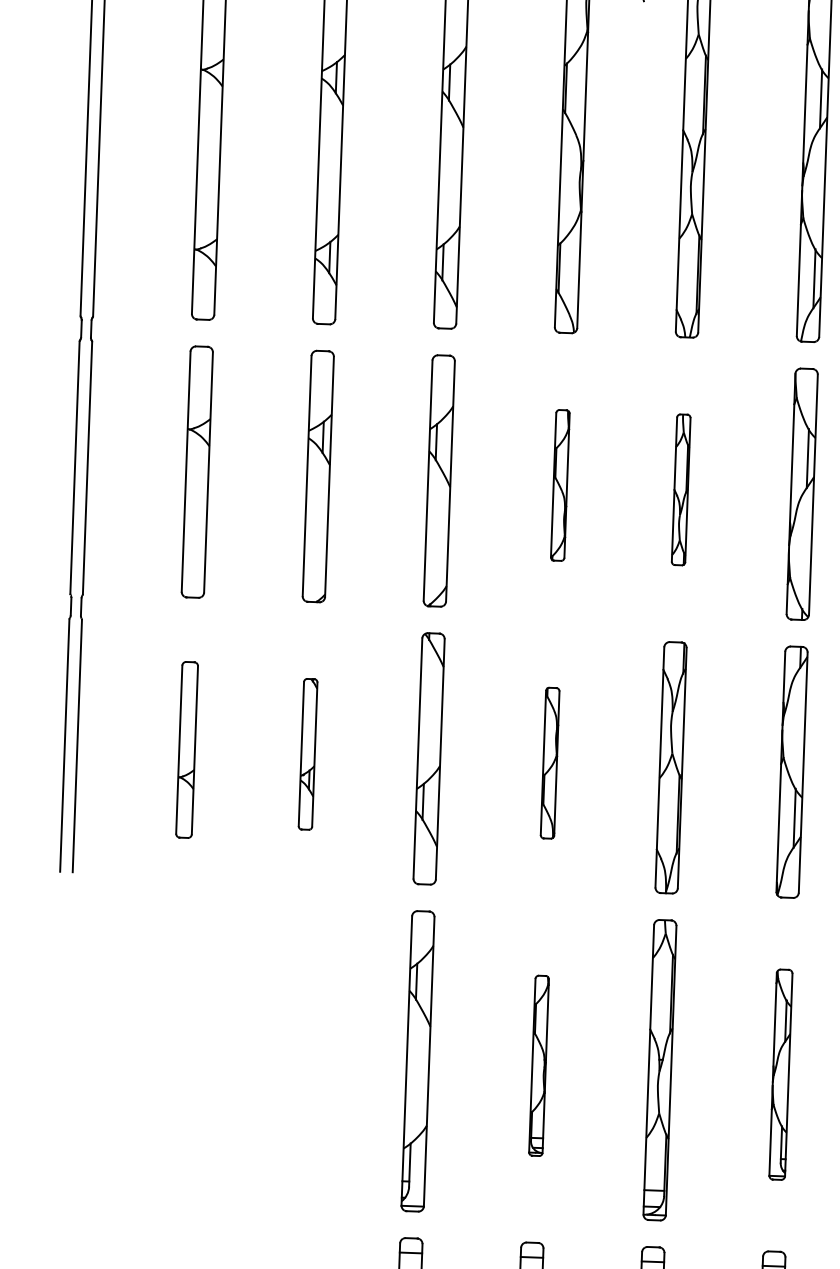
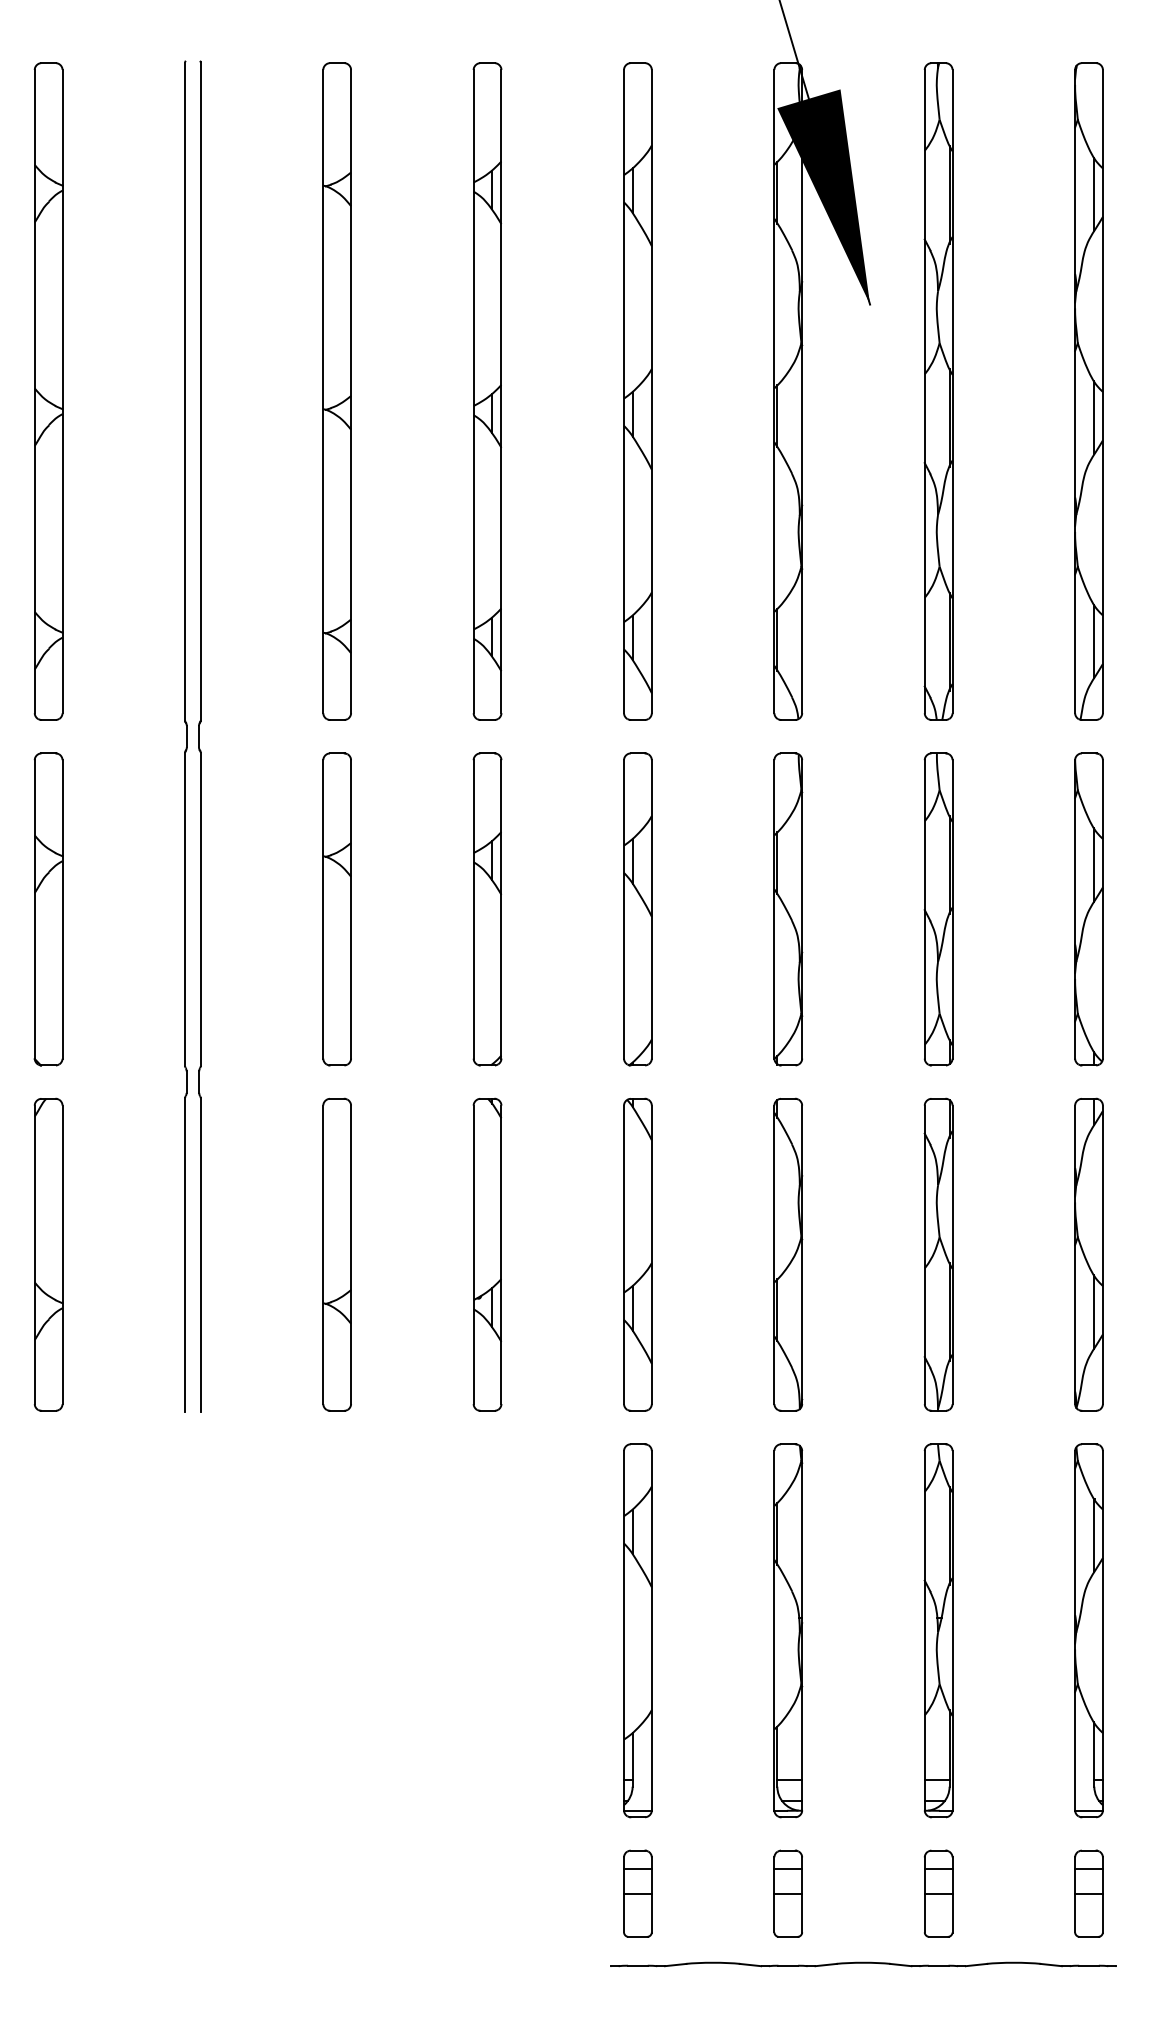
part: (560, 485) -> (788, 909), size x1.67
part: (681, 489) -> (938, 909), size x1.67
part: (186, 749) -> (336, 1254), size x1.43
part: (308, 754) -> (487, 1254), size x1.67
part: (550, 763) -> (788, 1254), size x1.67
part: (539, 1065) -> (788, 1630), size x1.67
part: (780, 1074) -> (1088, 1630), size x1.43

